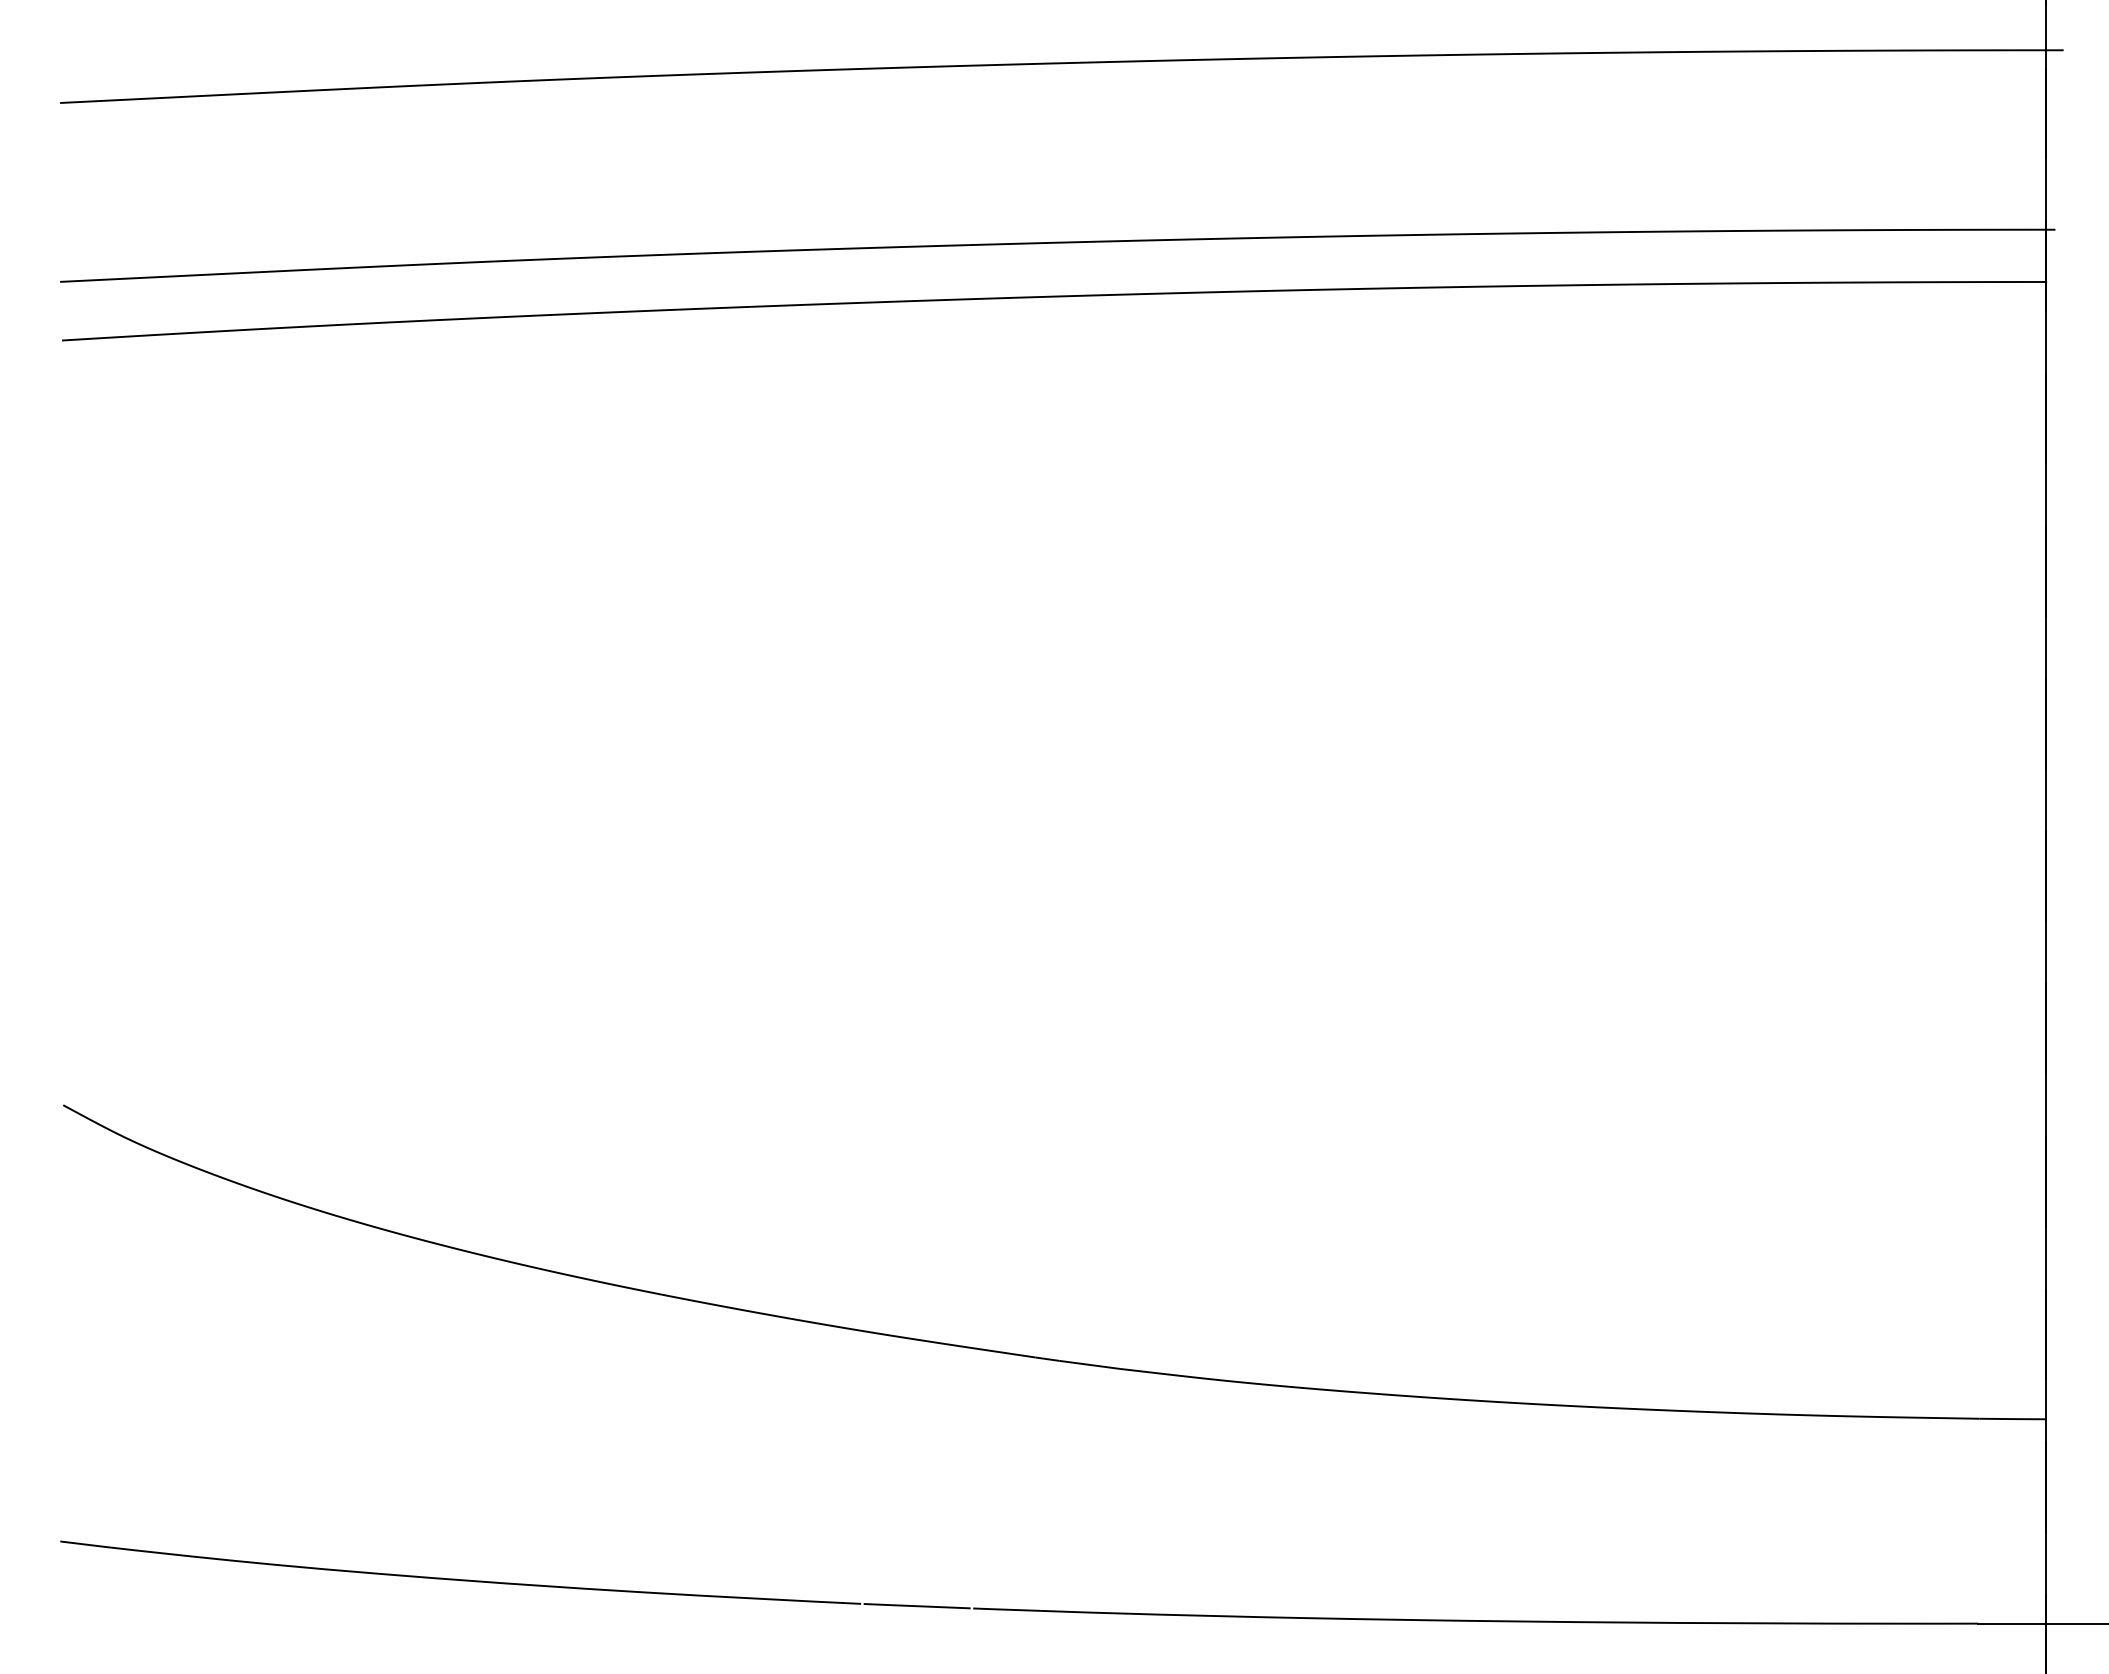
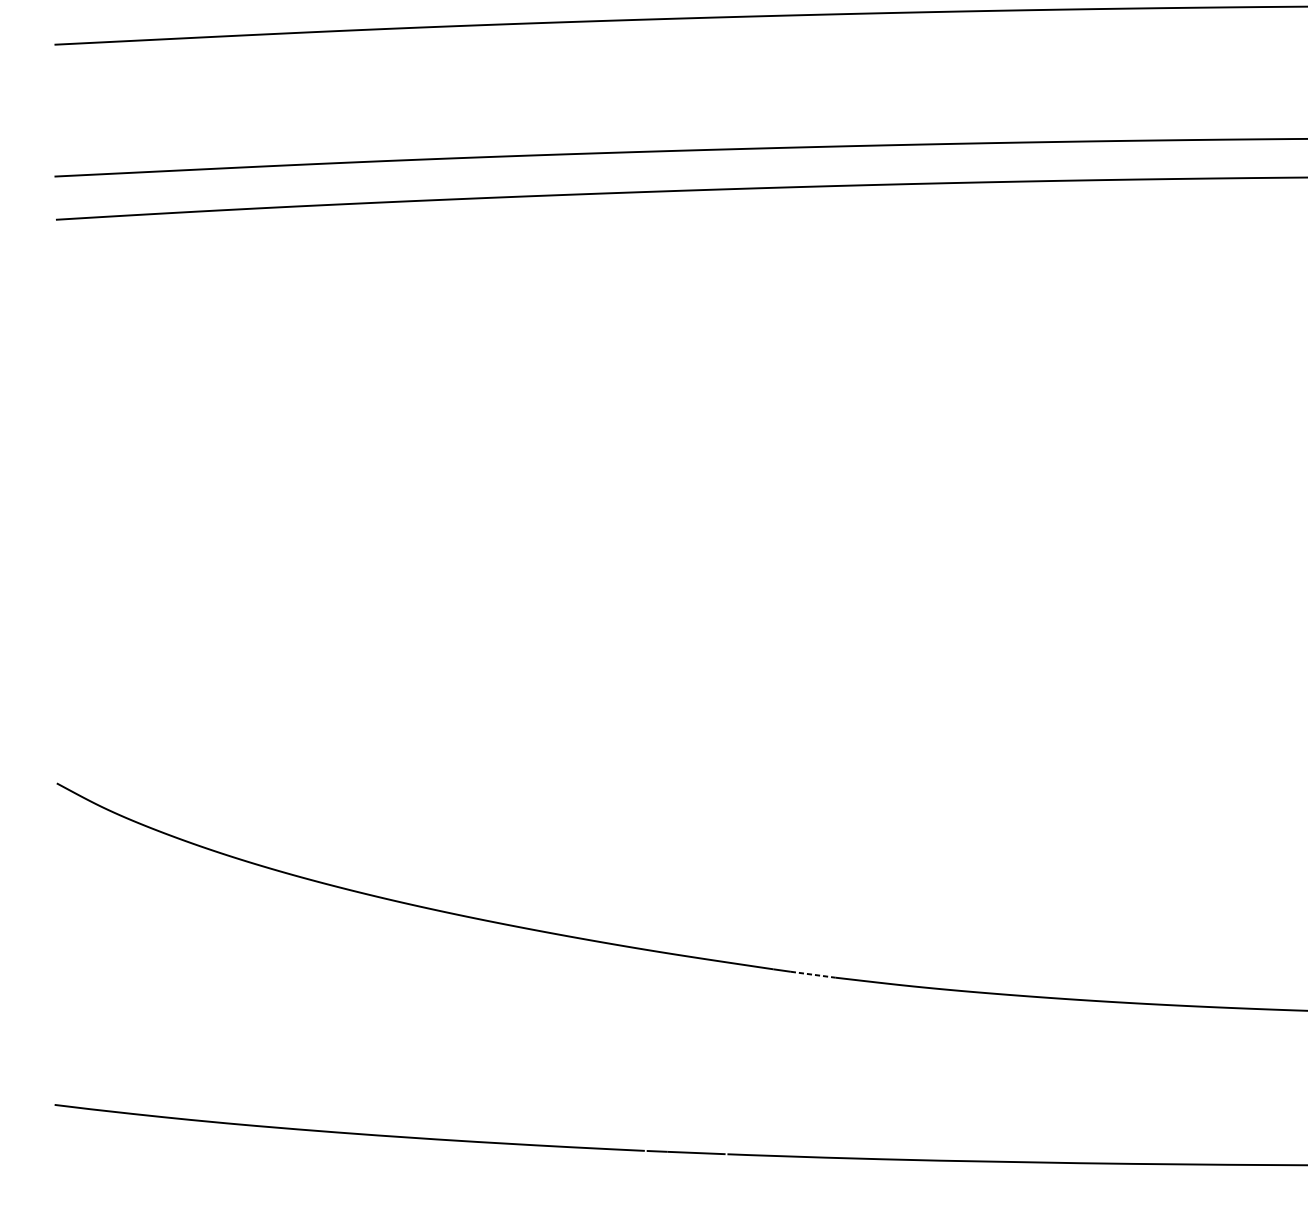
line: (1089, 1364) -> (813, 974), solid -> dashed

